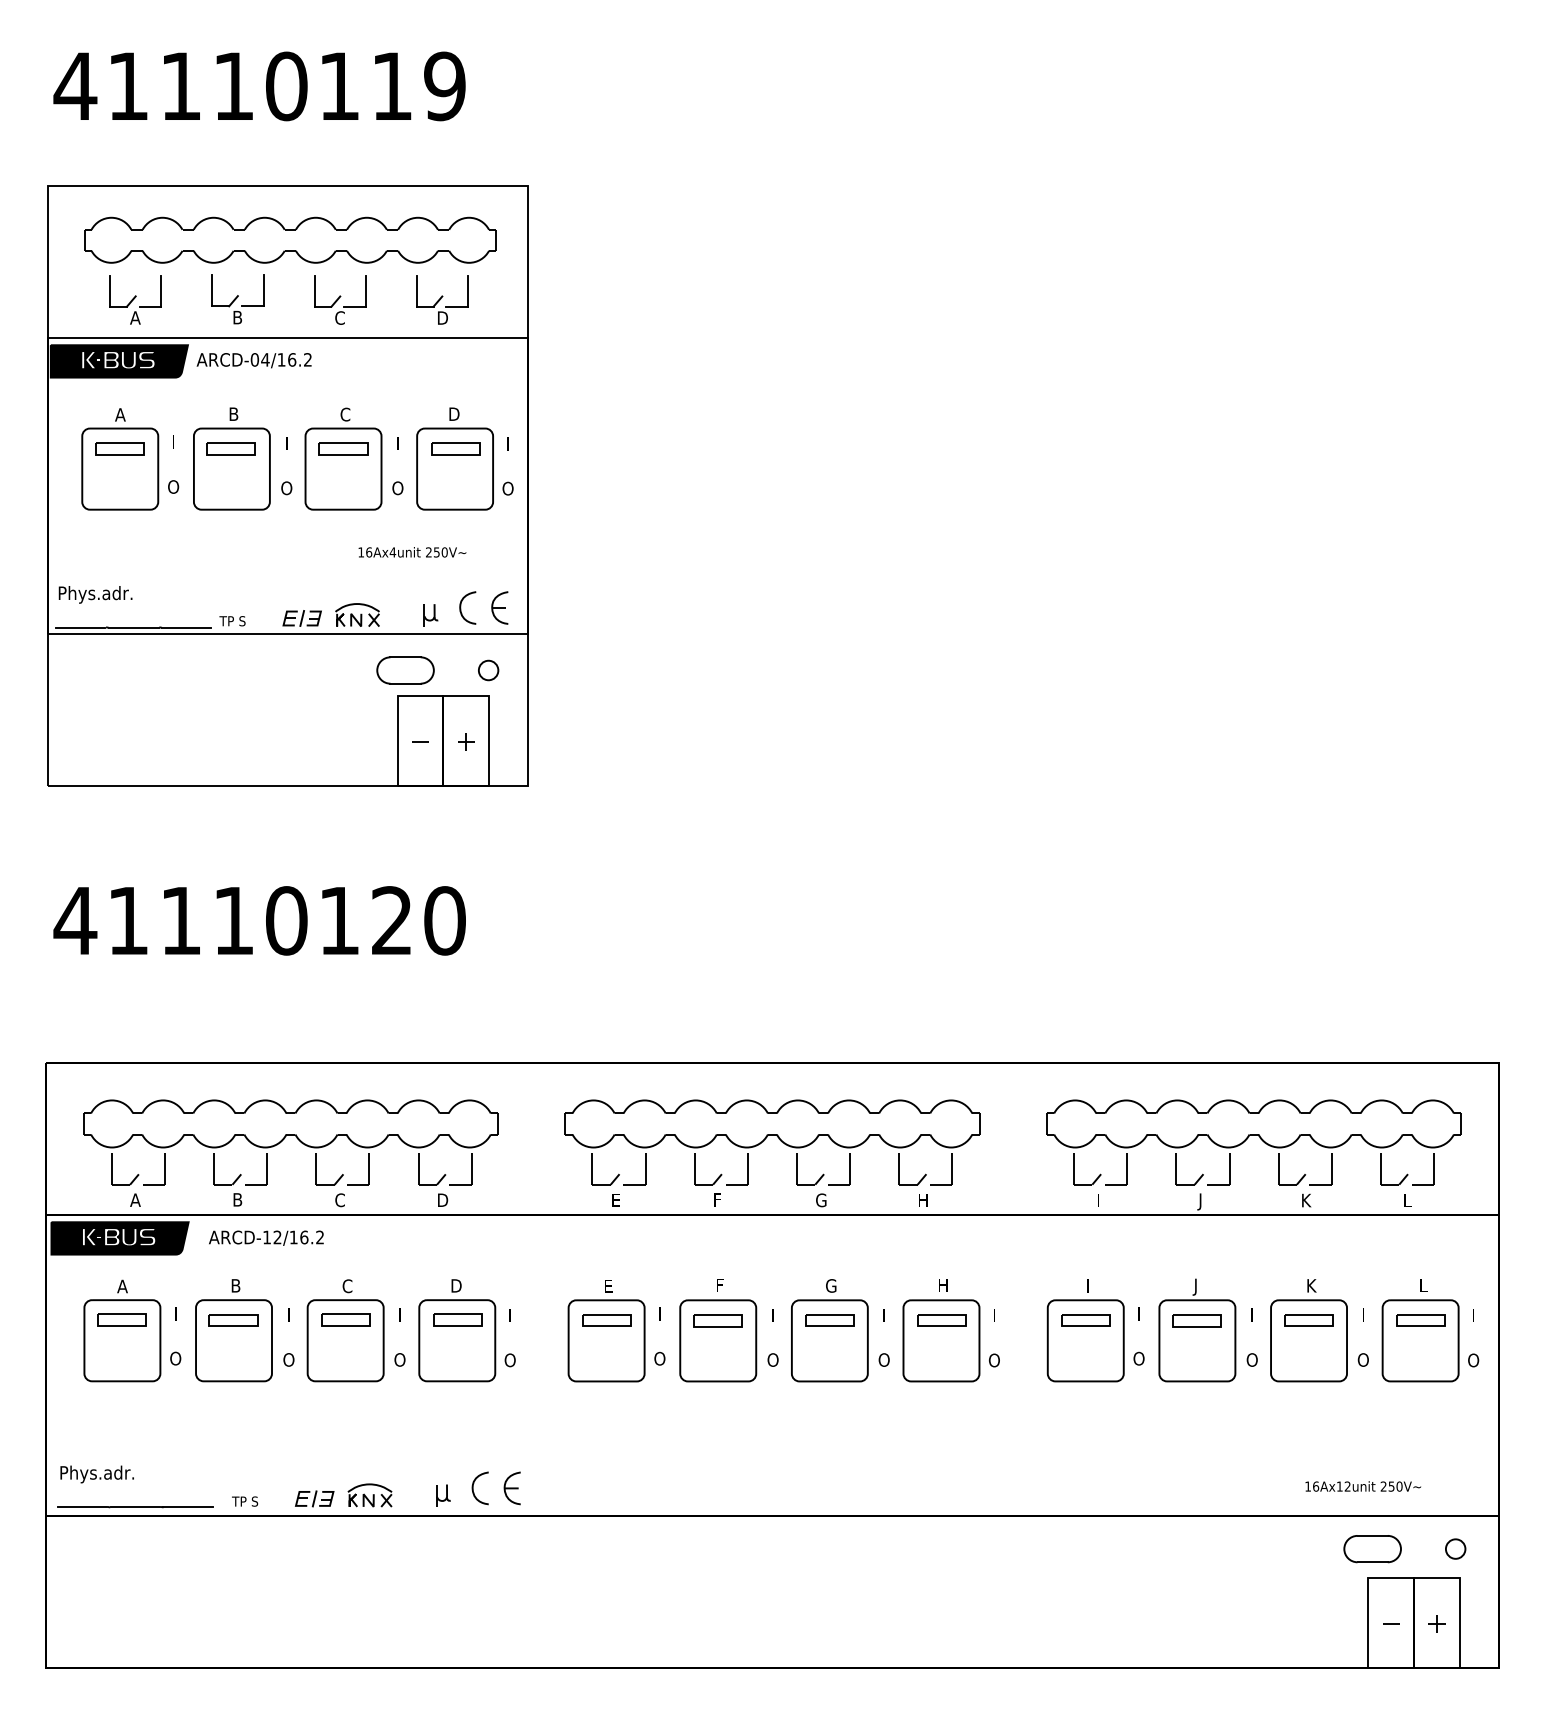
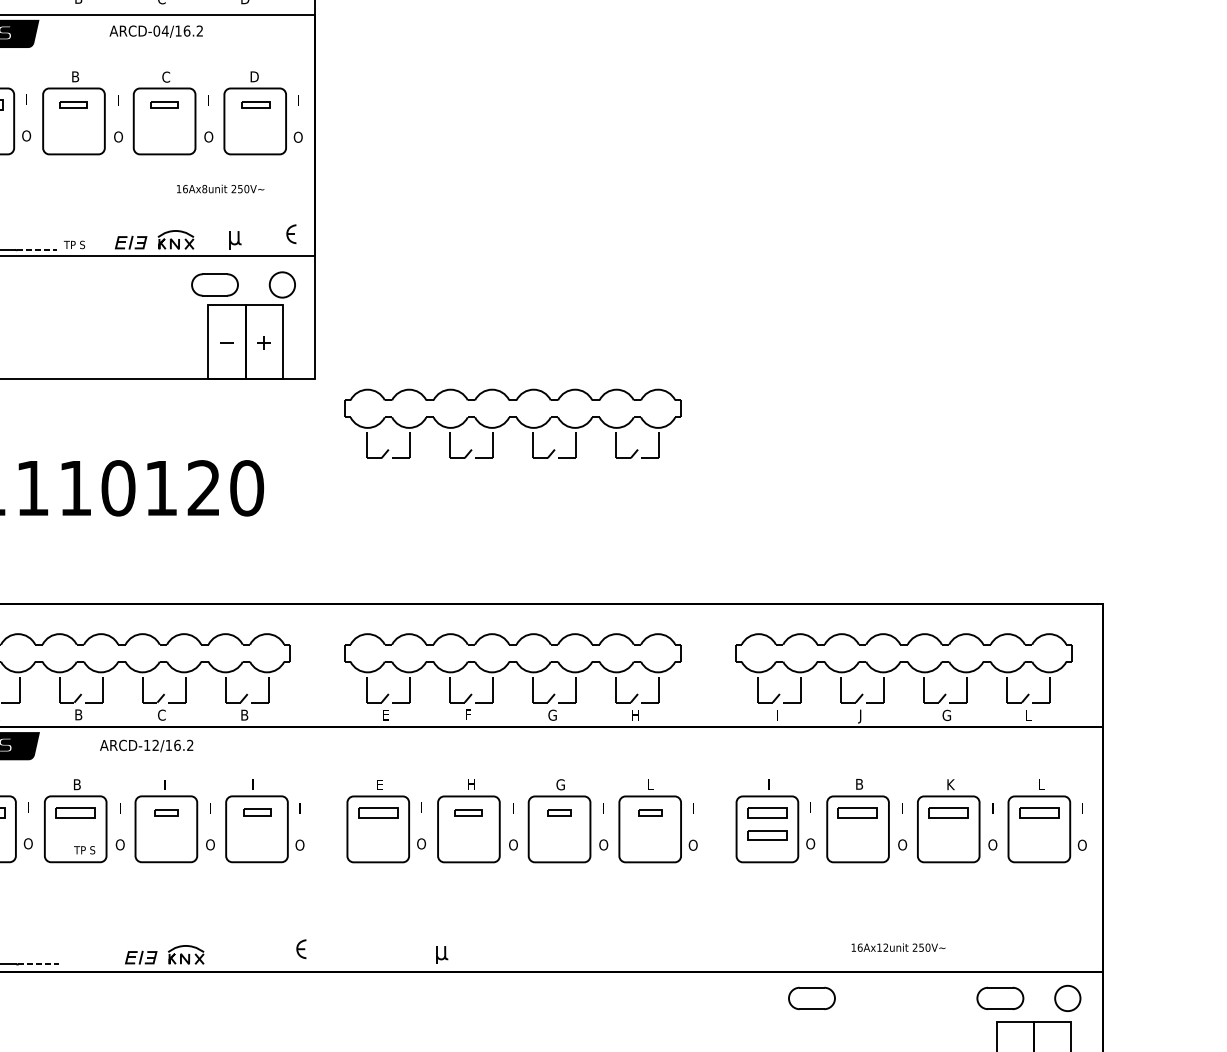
text: (253, 360) -> (155, 31), moved
part: (230, 448) -> (72, 104), size x0.7
part: (343, 448) -> (164, 104), size x0.7
part: (455, 448) -> (255, 104), size x0.7
text: (392, 552) -> (204, 189), 16Ax4unit -> 16Ax8unit
curve: (461, 607) -> (260, 233), removed
part: (499, 607) -> (291, 233), size x0.7
line: (186, 627) -> (37, 250), solid -> dashed
circle: (488, 670) -> (282, 284), size x1.6
part: (772, 834) -> (513, 418), added
text: (443, 1200) -> (245, 715), D -> B
text: (1306, 1200) -> (946, 715), K -> G
text: (266, 1237) -> (146, 745), moved
text: (456, 1285) -> (256, 784), D -> I
text: (721, 1285) -> (471, 784), F -> H
text: (943, 1285) -> (651, 784), H -> L
text: (347, 1286) -> (167, 785), C -> I
text: (1197, 1286) -> (858, 785), J -> B
part: (345, 1319) -> (166, 812), size x0.6
part: (457, 1319) -> (257, 812), size x0.7
part: (717, 1320) -> (468, 812), size x0.7
part: (829, 1320) -> (559, 812), size x0.6
part: (941, 1320) -> (650, 812), size x0.6
part: (1085, 1348) -> (767, 835), added
text: (1363, 1486) -> (898, 947), moved
curve: (473, 1488) -> (270, 949), removed
part: (511, 1488) -> (301, 949), size x0.7
part: (443, 1495) -> (442, 954), moved
text: (245, 1501) -> (85, 850), moved
line: (188, 1507) -> (38, 964), solid -> dashed
circle: (1455, 1548) -> (1067, 998), size x1.6
part: (1140, 1549) -> (811, 998), added

